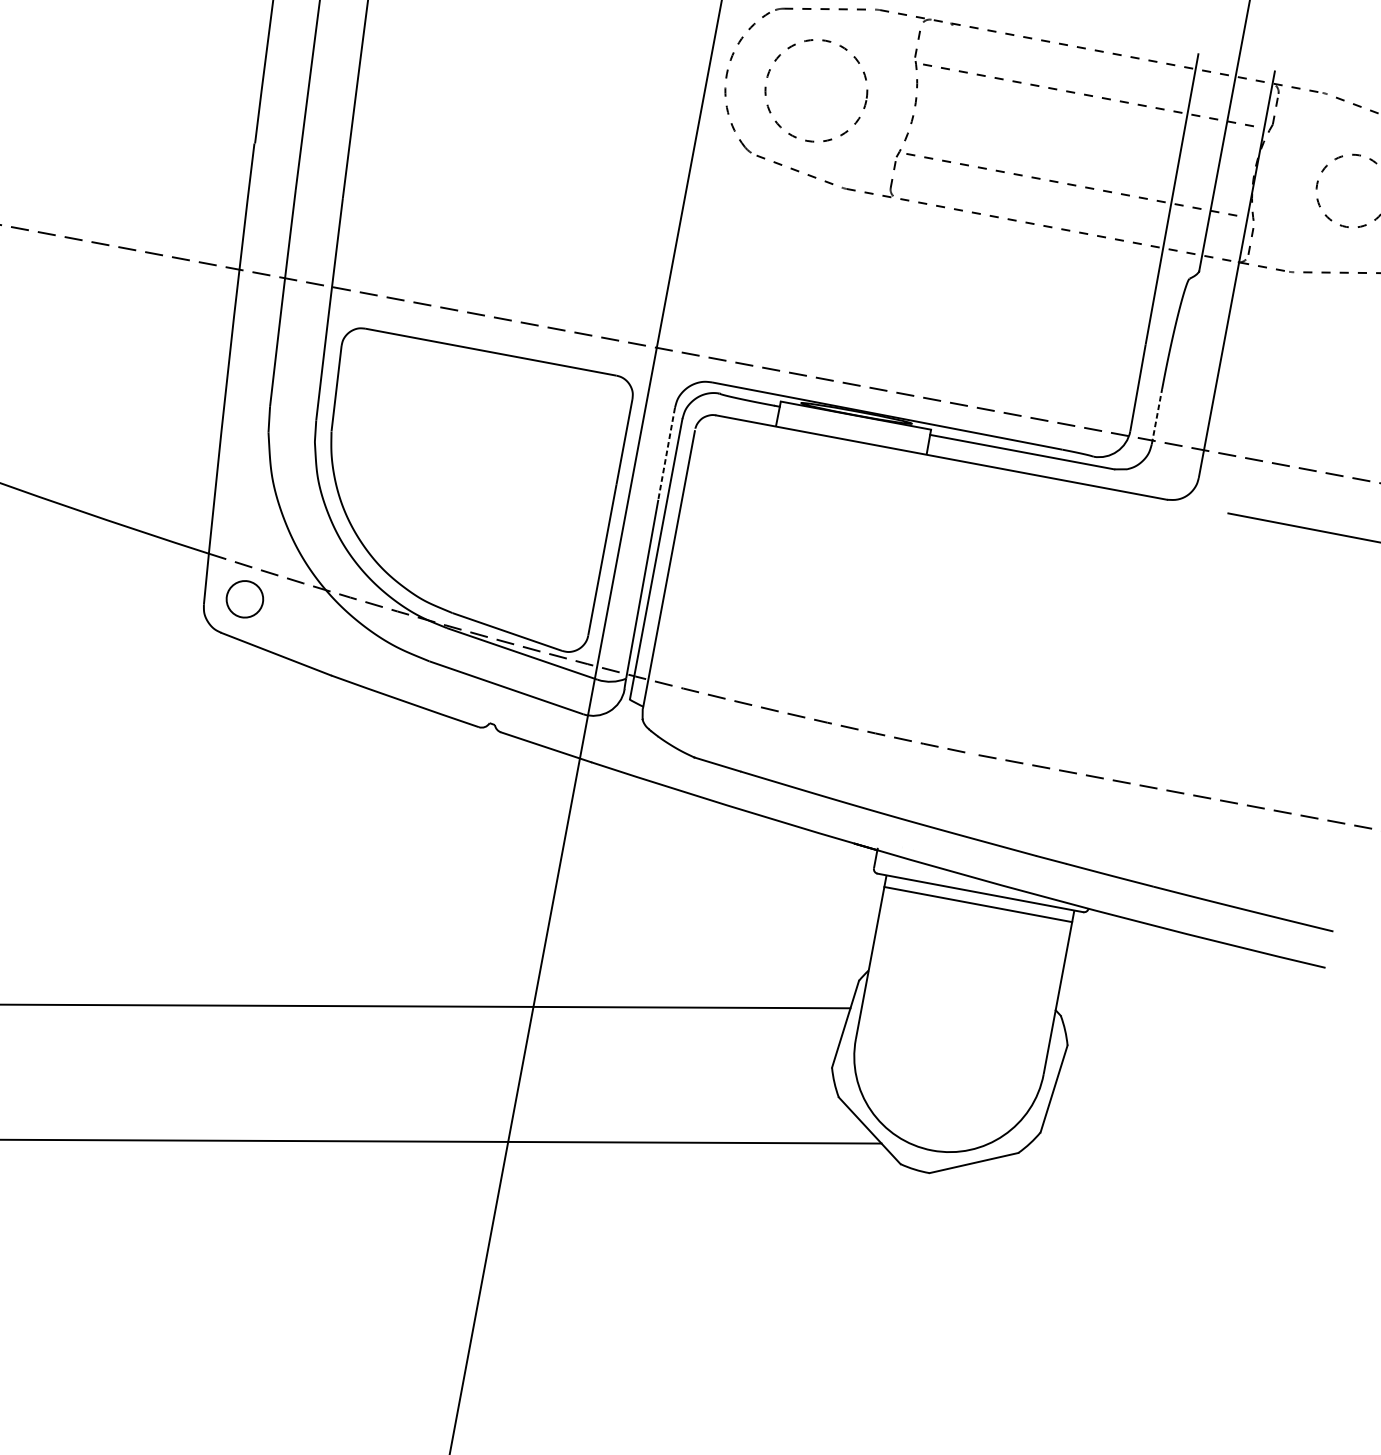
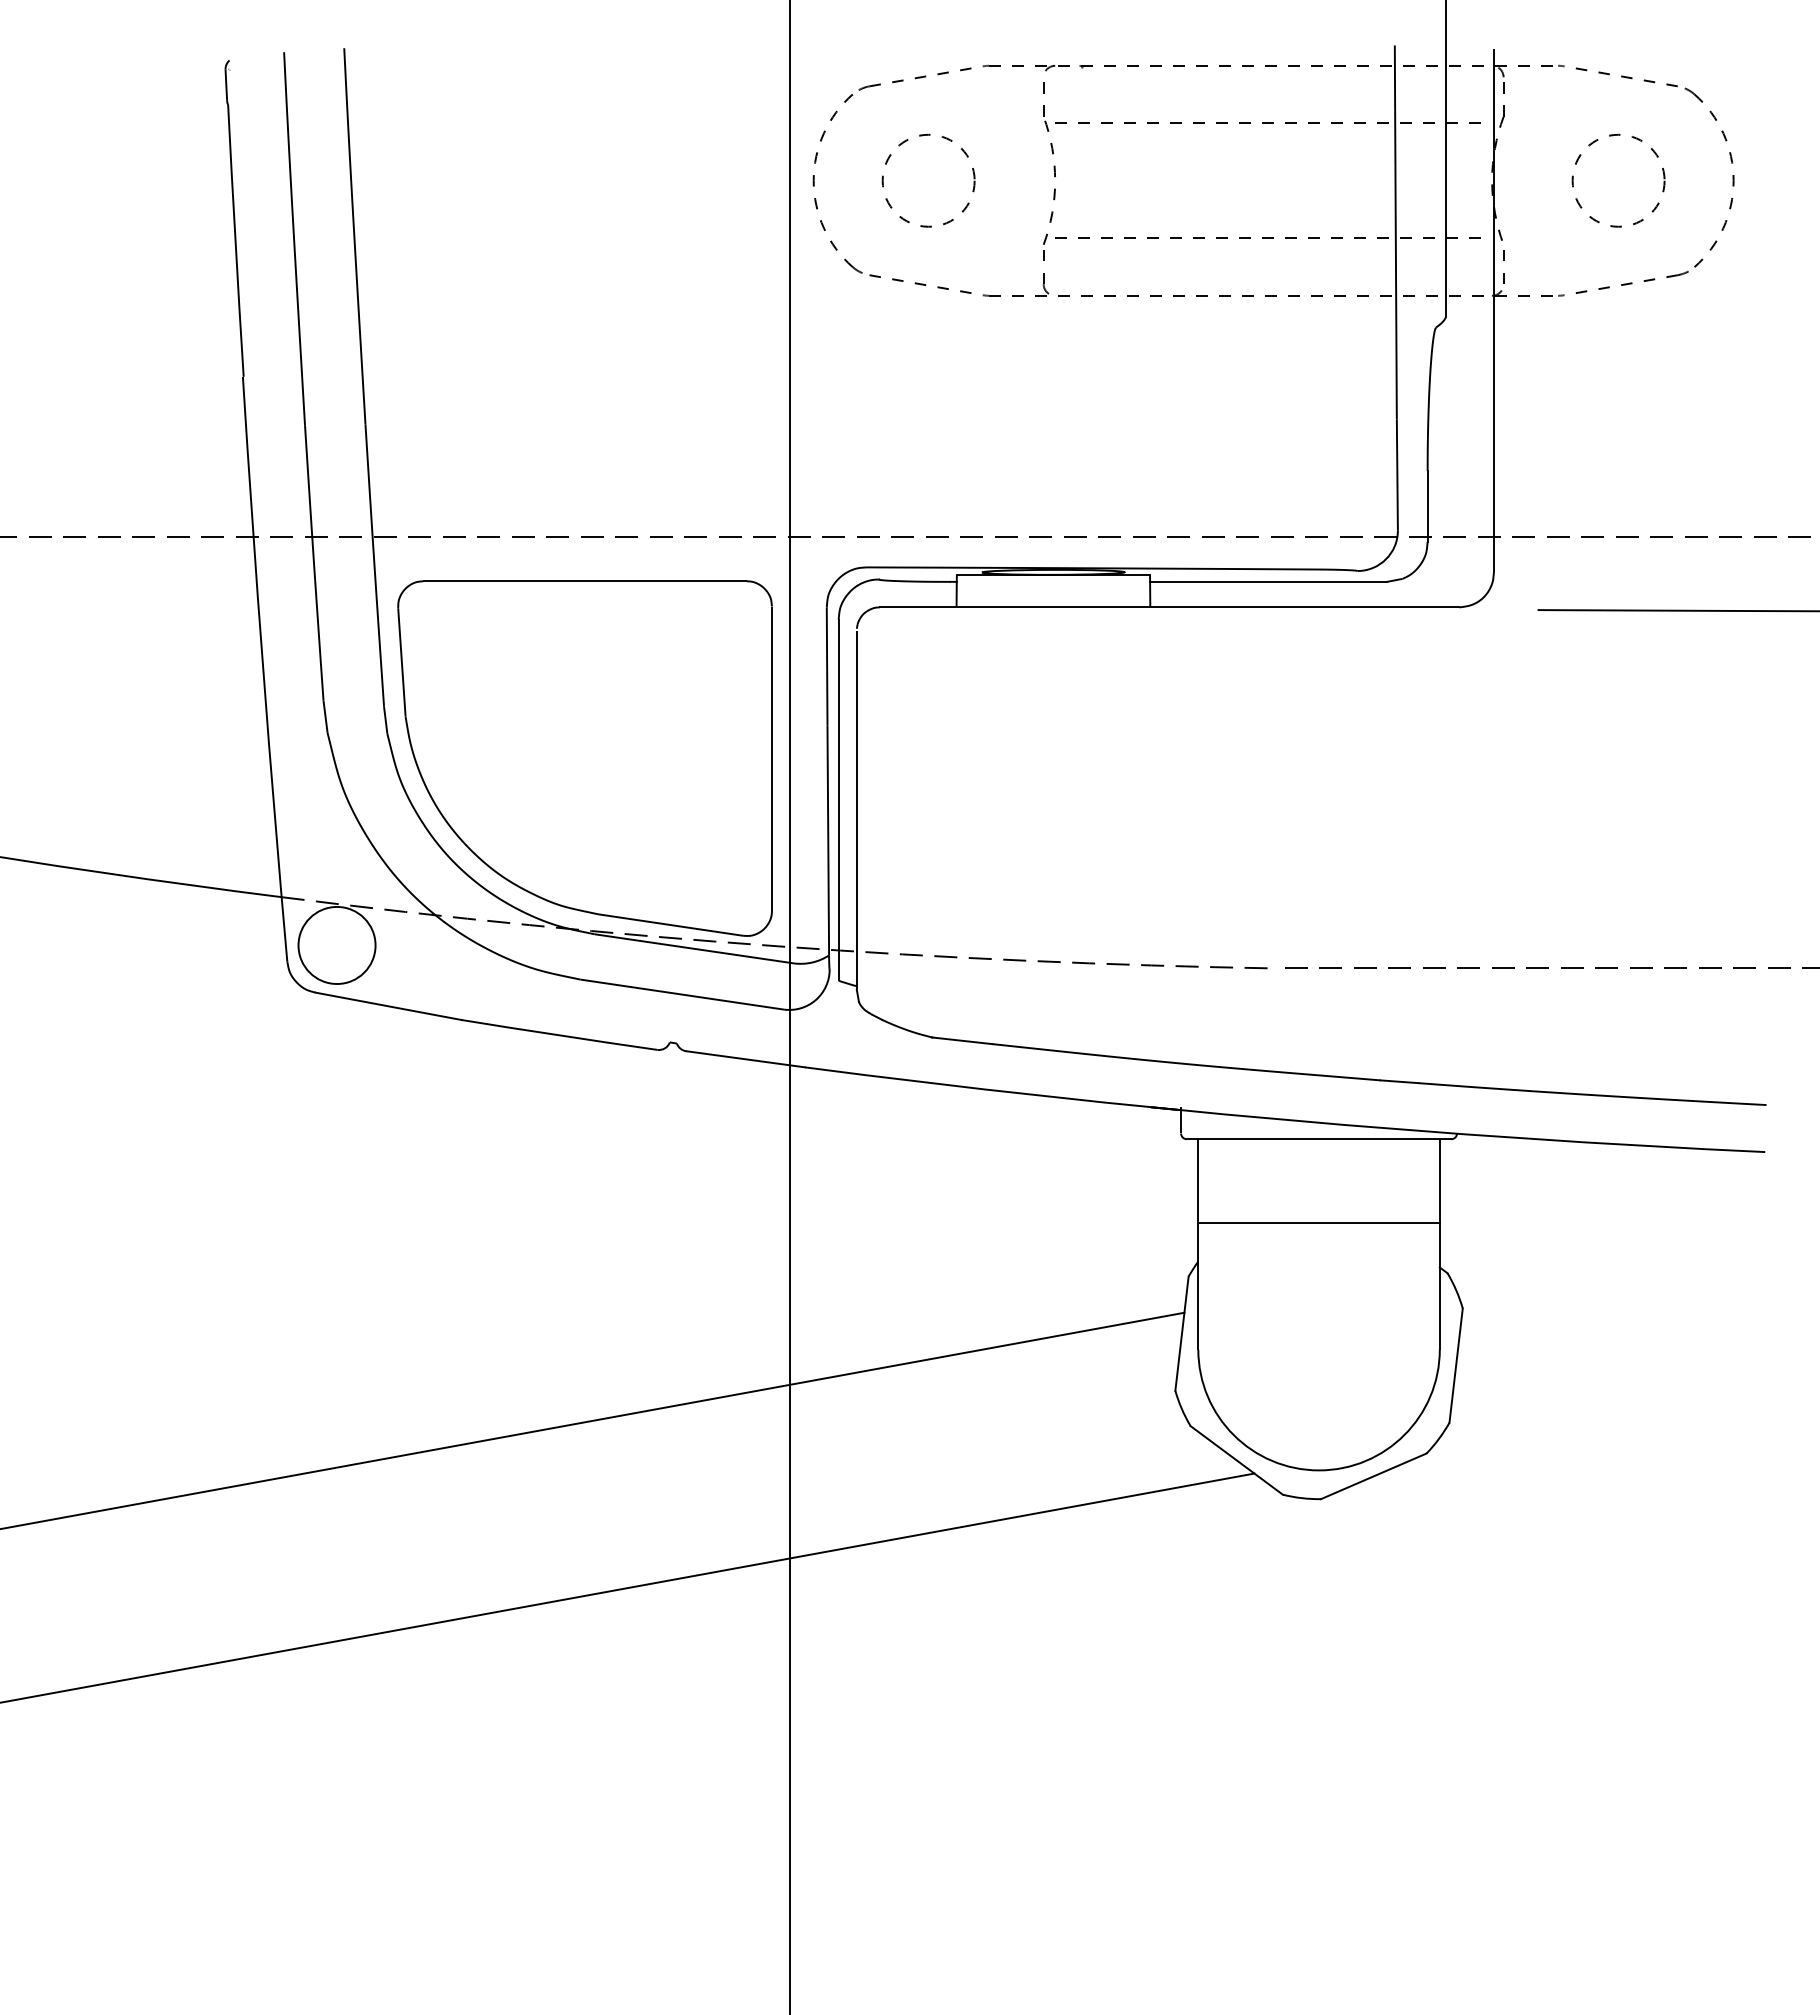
circle: (816, 90) -> (928, 180), size x0.71
line: (1156, 416) -> (1427, 506), dashed -> solid
line: (666, 454) -> (827, 667), dashed -> solid
circle: (244, 598) -> (336, 944), size x1.67
line: (977, 904) -> (1318, 1223), moved

